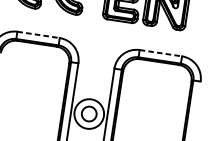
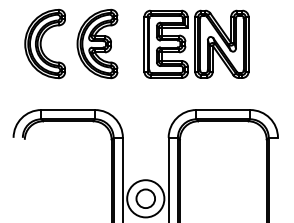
line: (38, 35) -> (68, 110), dashed -> solid
line: (160, 53) -> (223, 110), dashed -> solid

